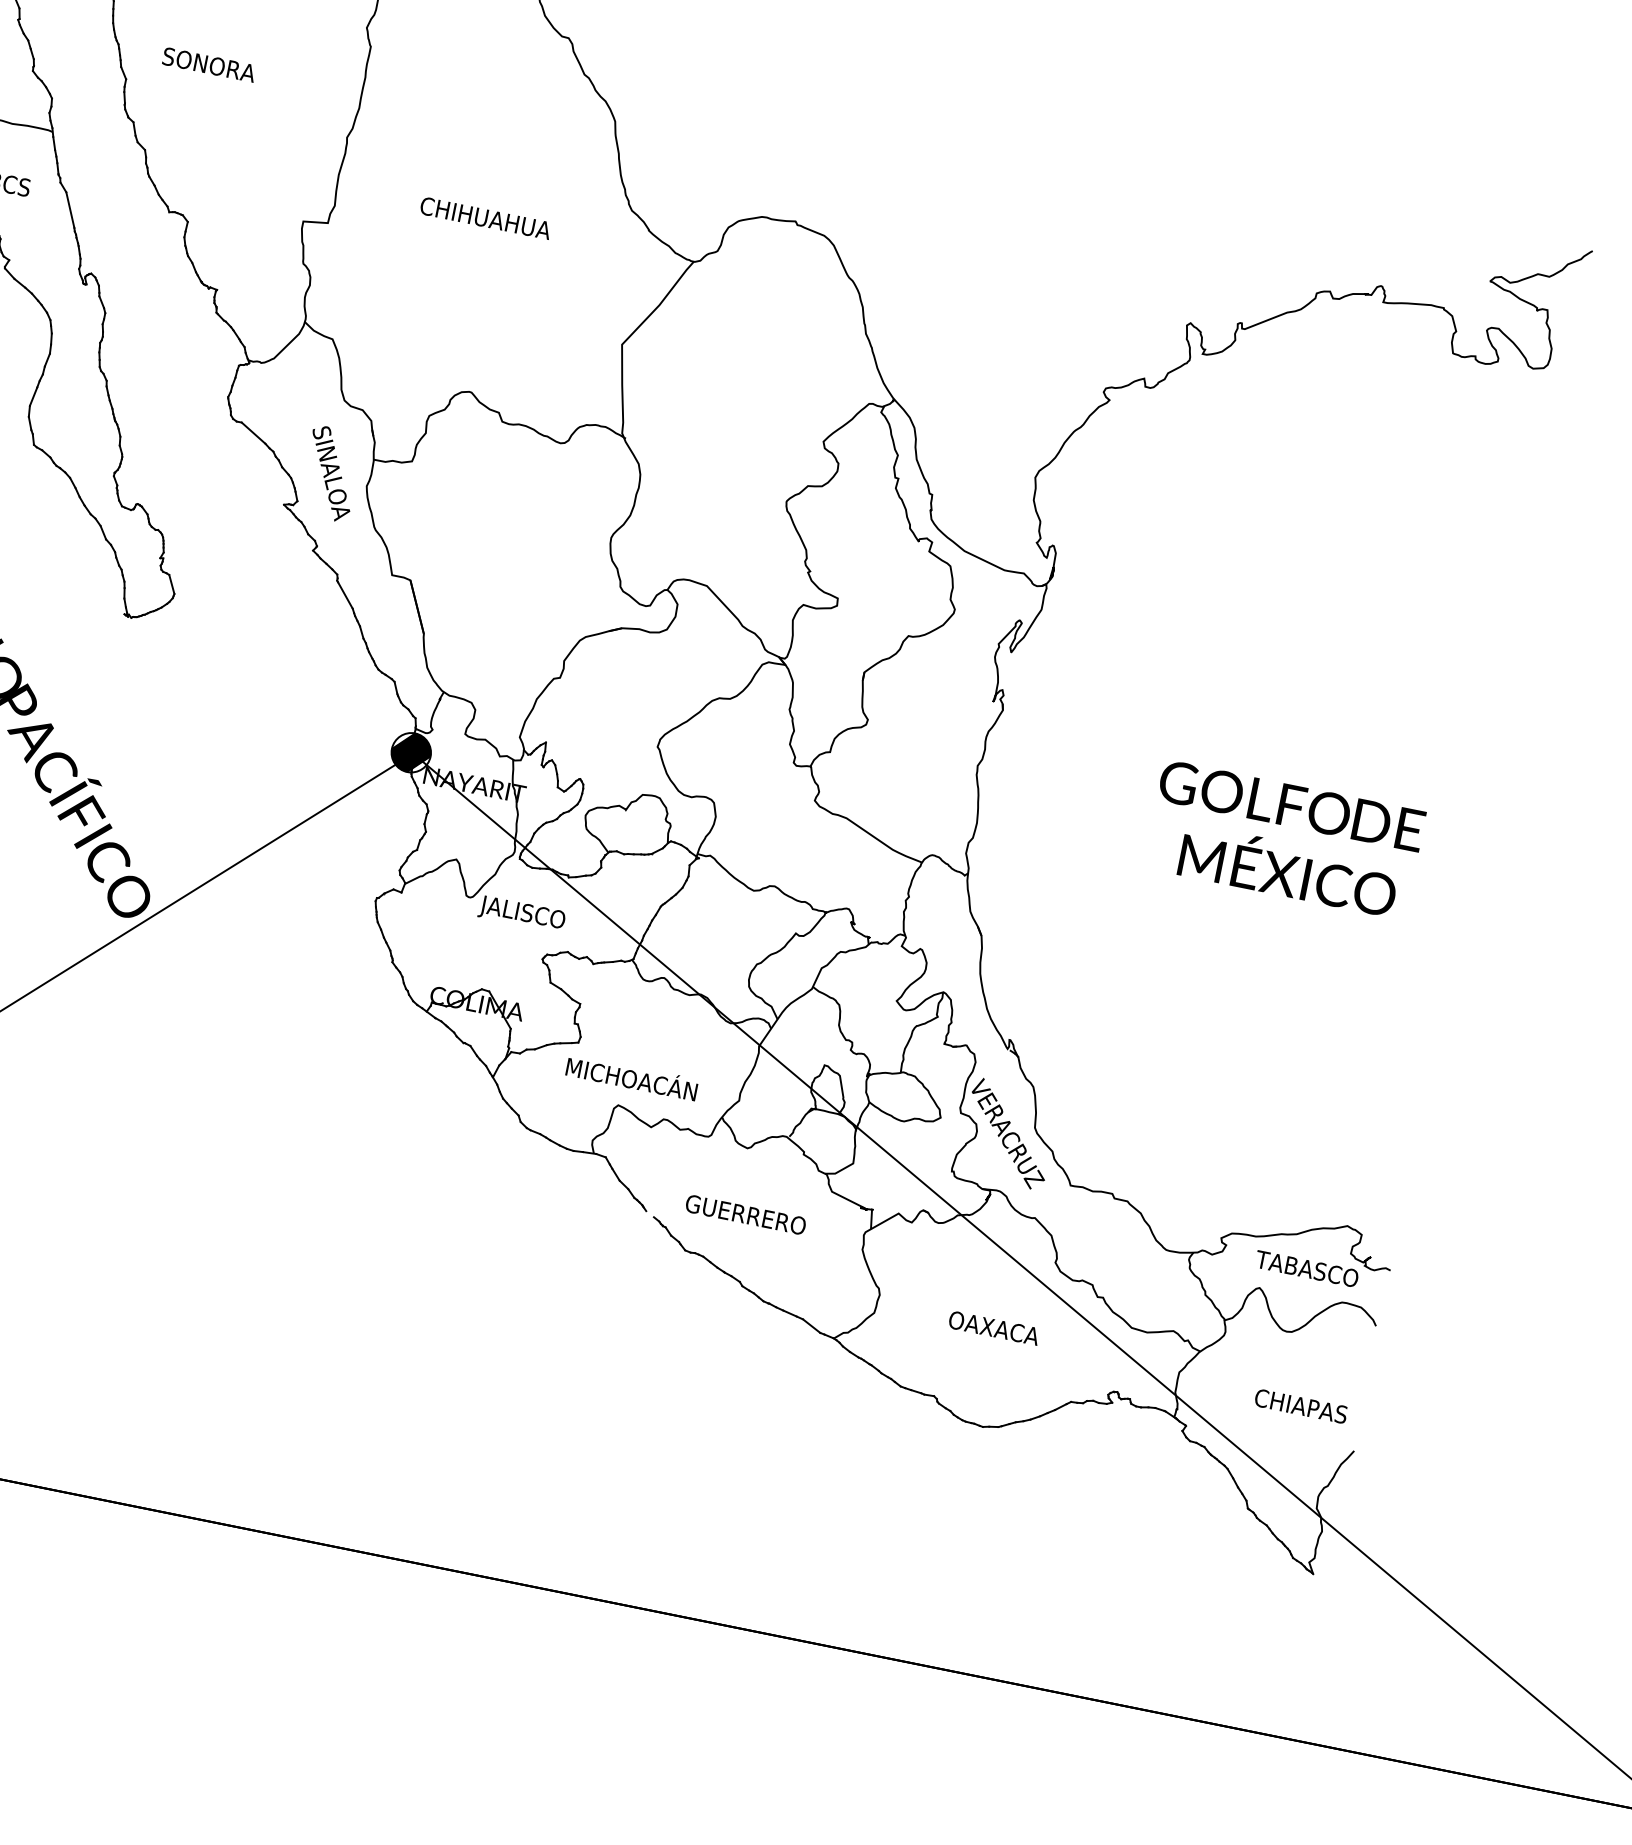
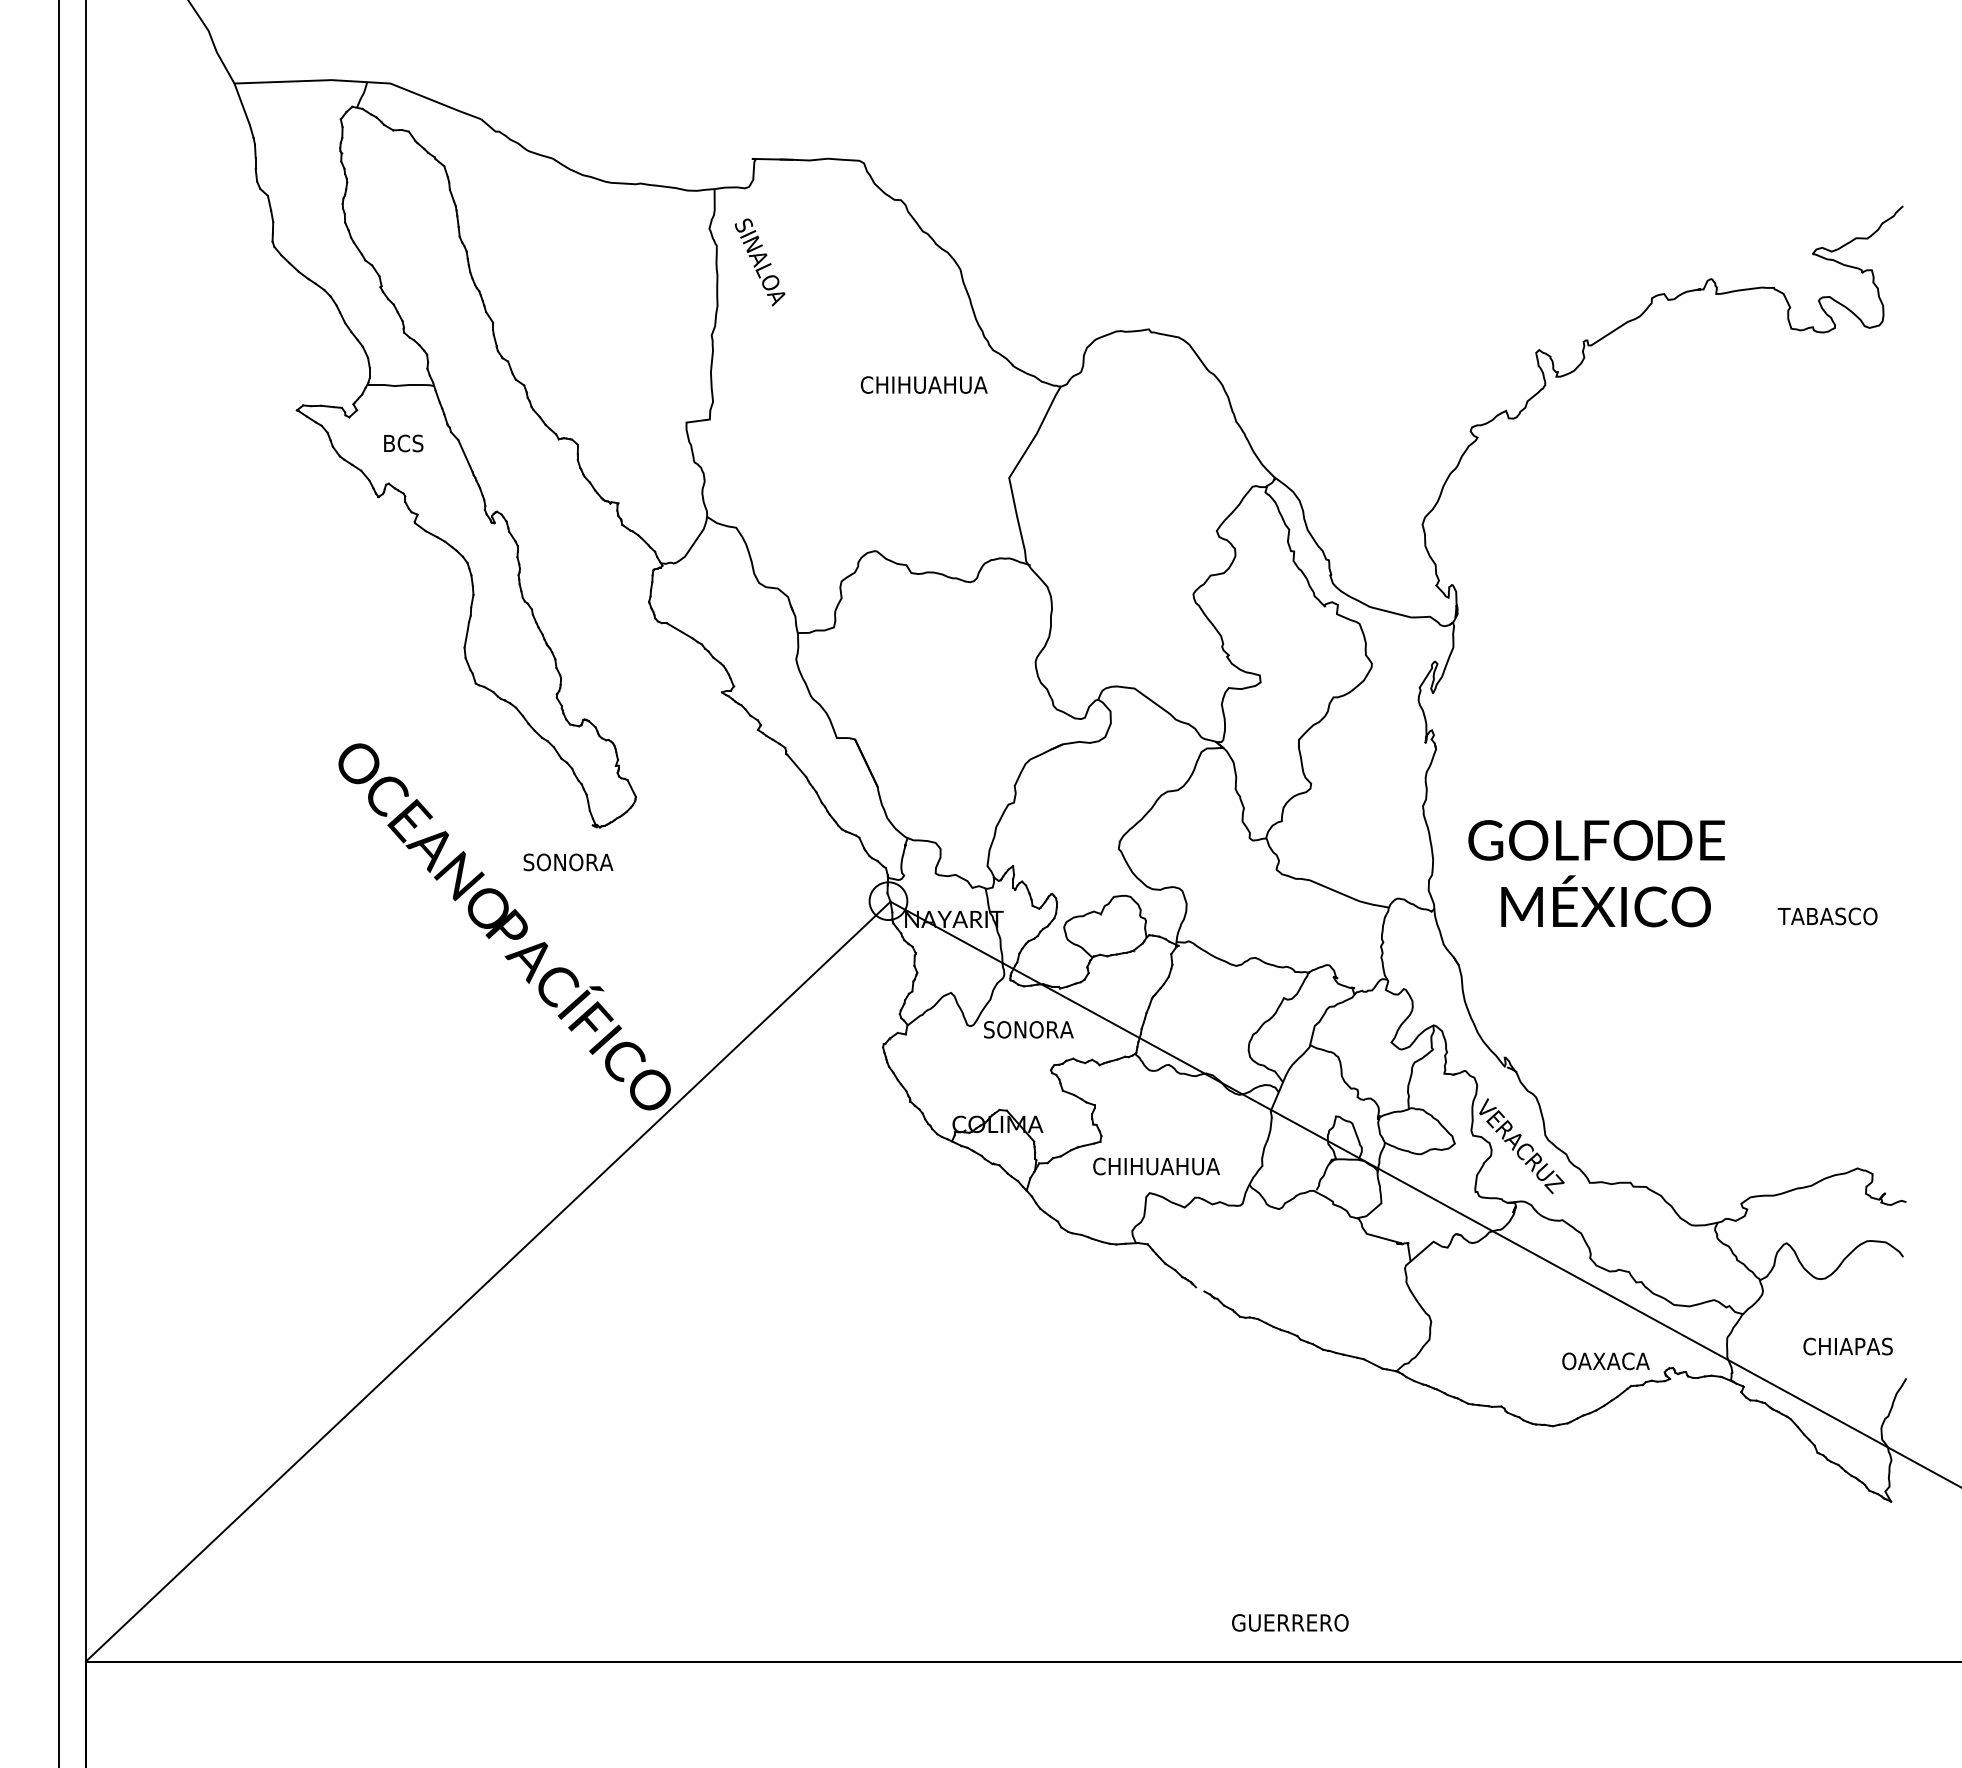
text: (209, 65) -> (568, 862), moved
text: (485, 217) -> (923, 384), moved
text: (330, 473) -> (759, 262), moved
hatch: (411, 753) -> (888, 901), removed
text: (1284, 839) -> (1596, 873), moved
text: (526, 914) -> (1027, 1031), JALISCO -> SONORA
text: (631, 1077) -> (1156, 1164), MICHOACÁN -> CHIHUAHUA
text: (746, 1214) -> (1290, 1622), moved
text: (1306, 1269) -> (1827, 916), moved
text: (993, 1328) -> (1605, 1361), moved

